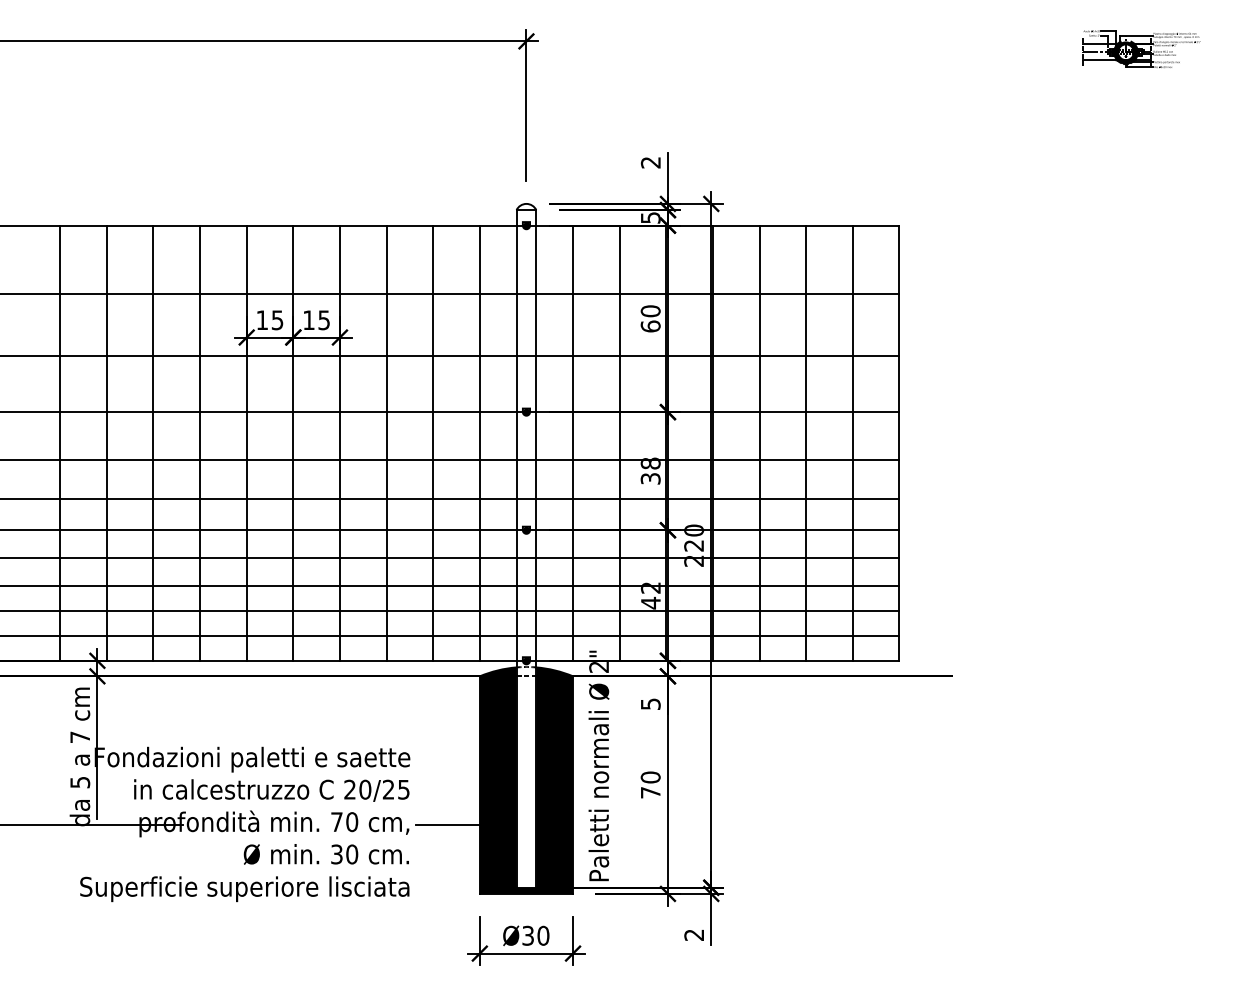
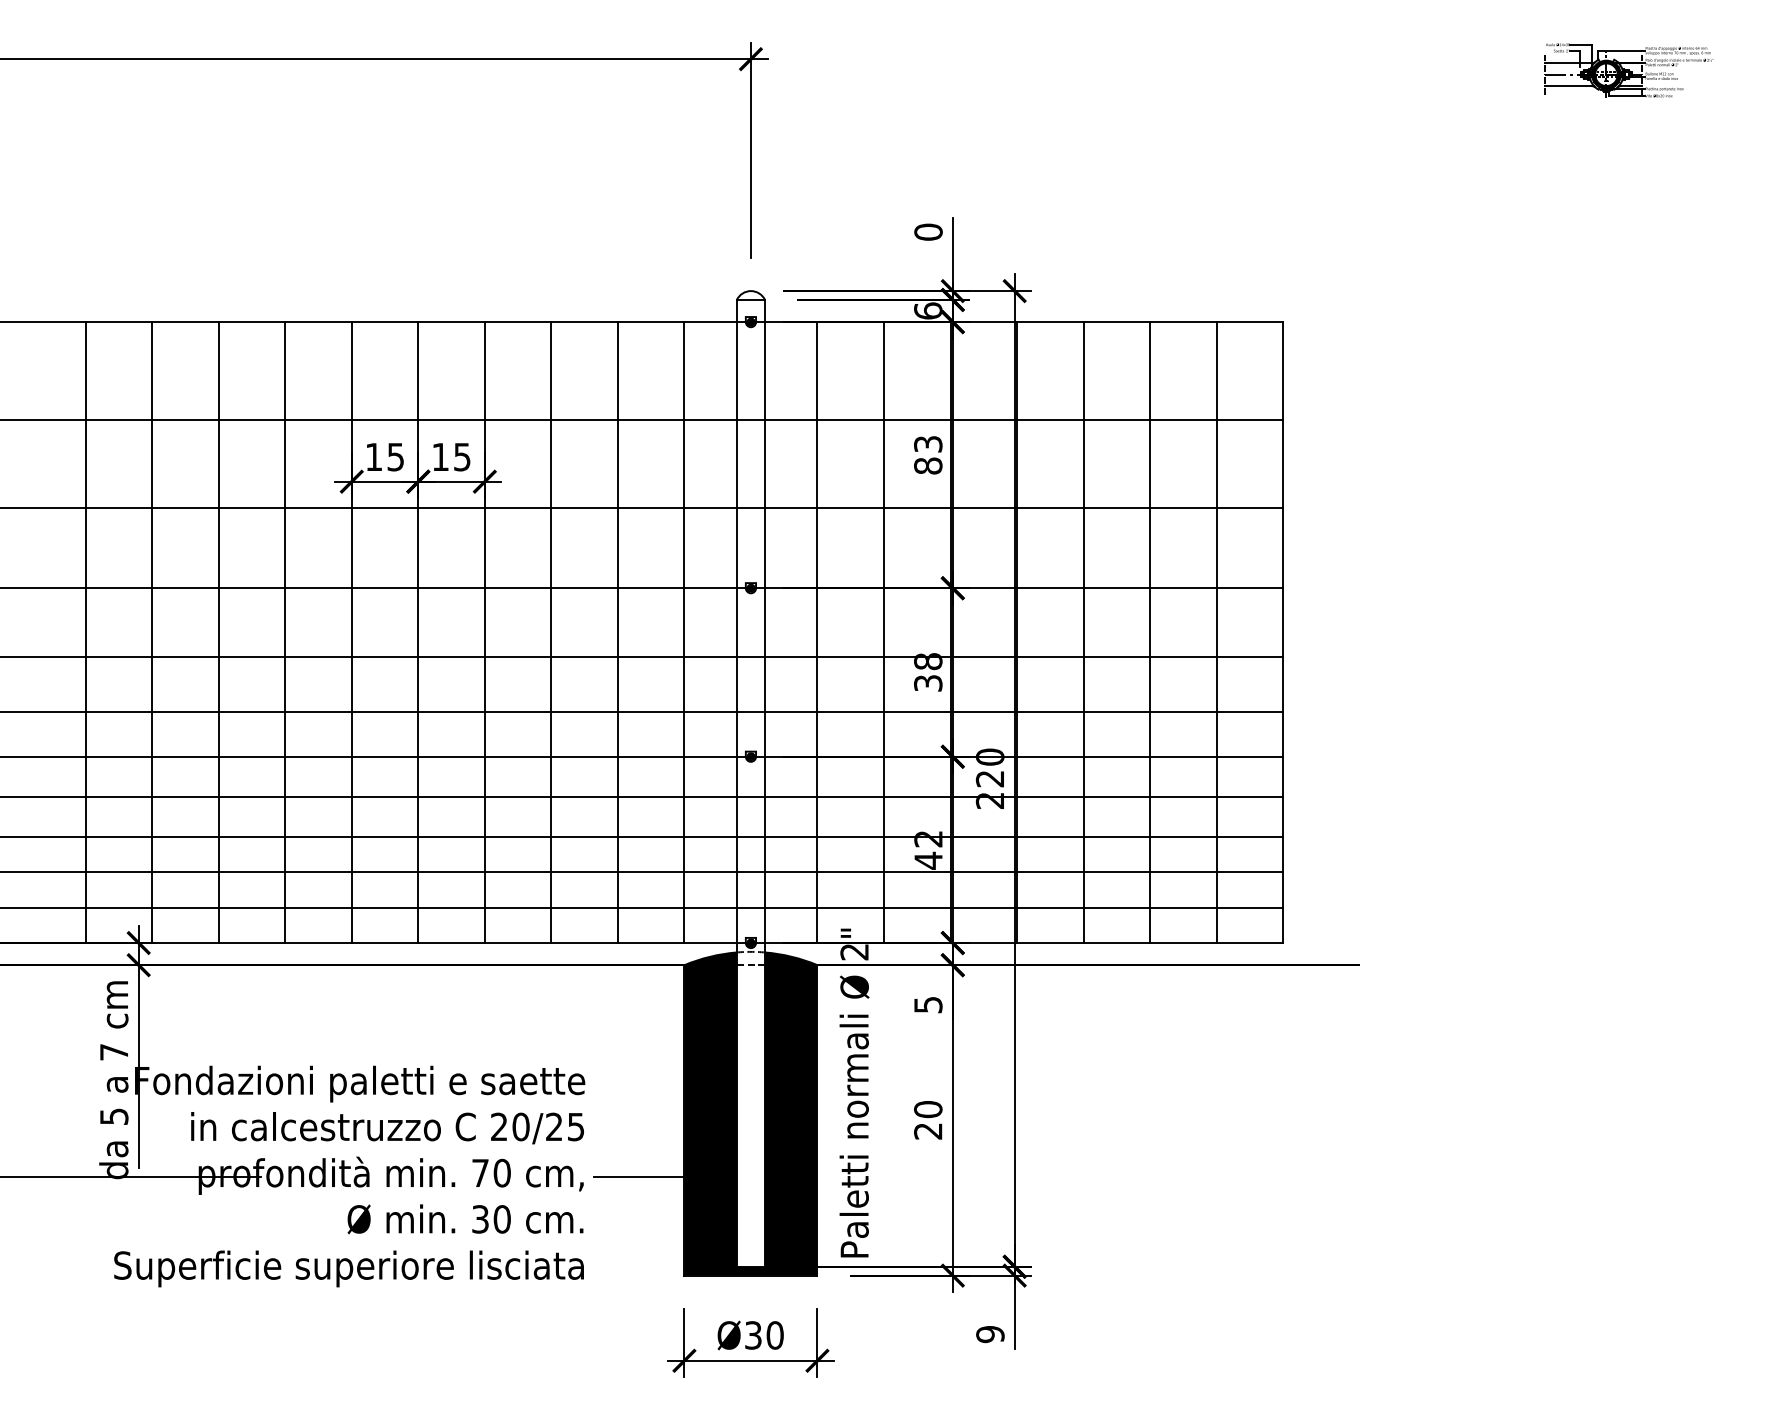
text: (650, 162) -> (927, 231), 2 -> 0
text: (650, 217) -> (927, 310), 5 -> 6
text: (650, 318) -> (927, 454), 60 -> 83
text: (650, 792) -> (927, 1130), 70 -> 20
text: (694, 935) -> (990, 1334), 2 -> 9

